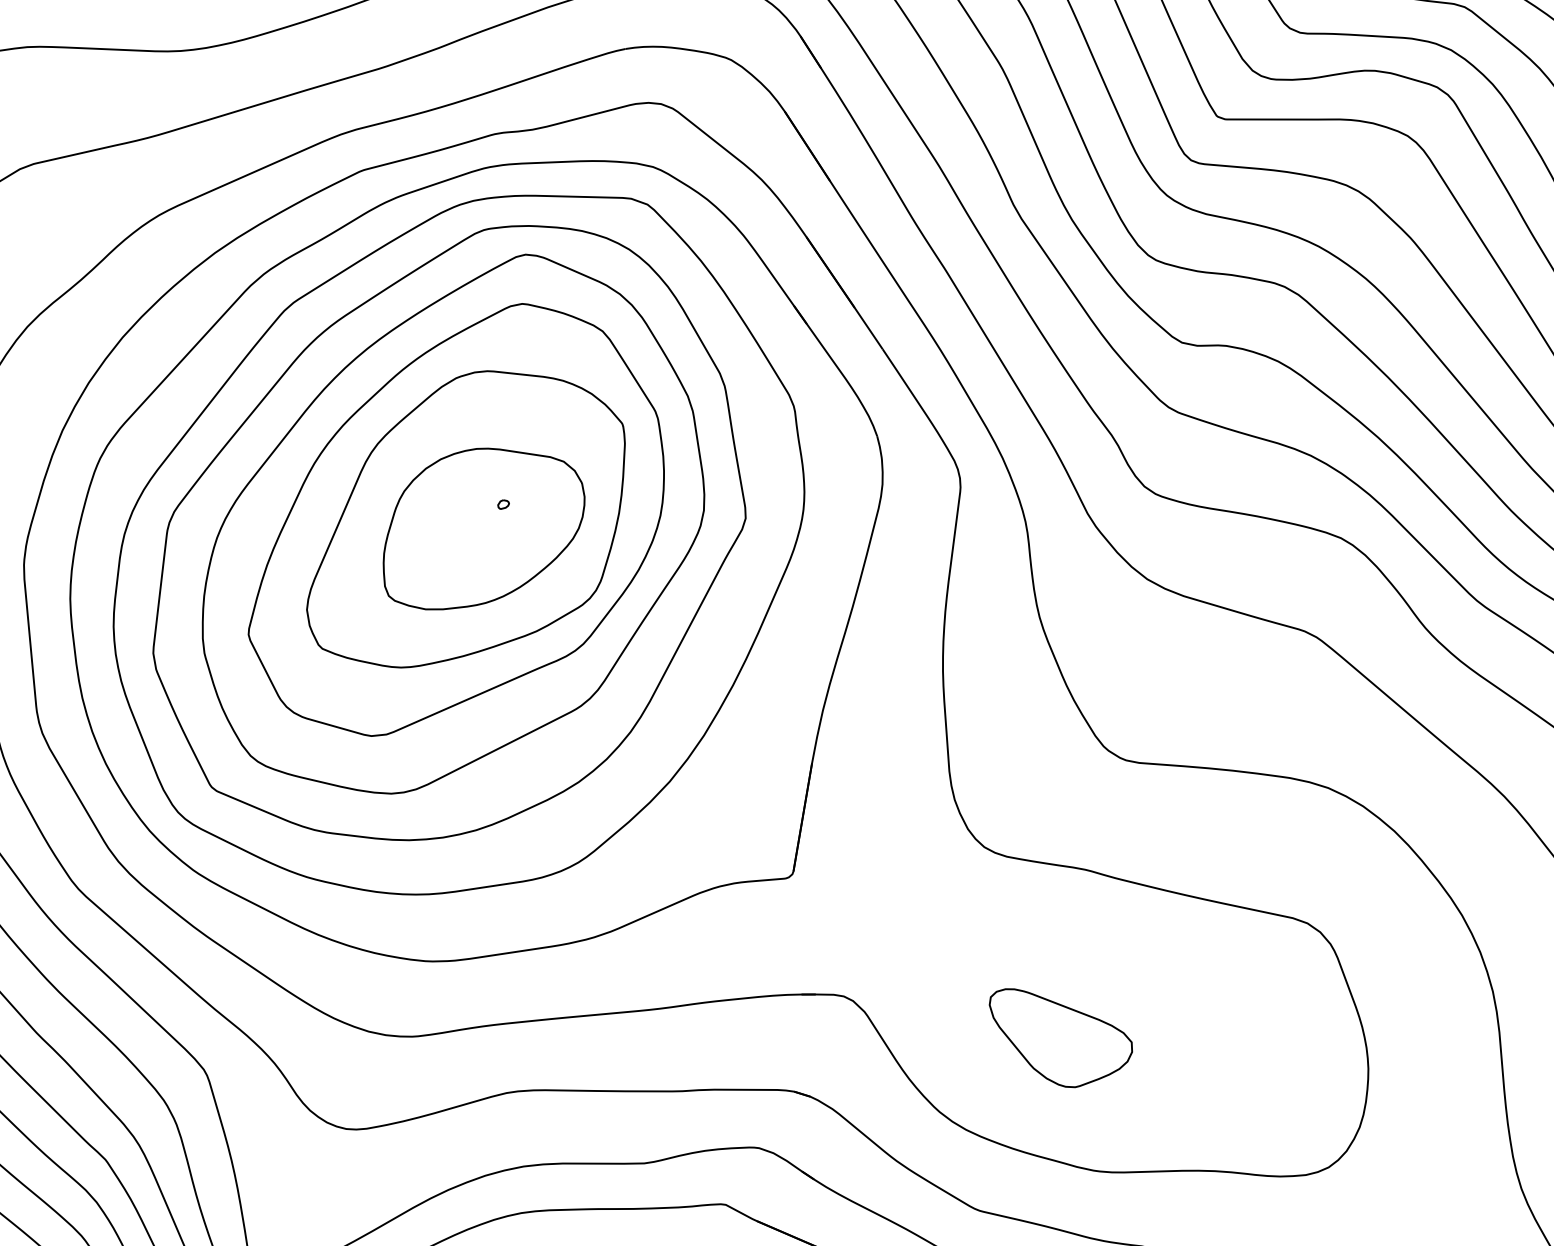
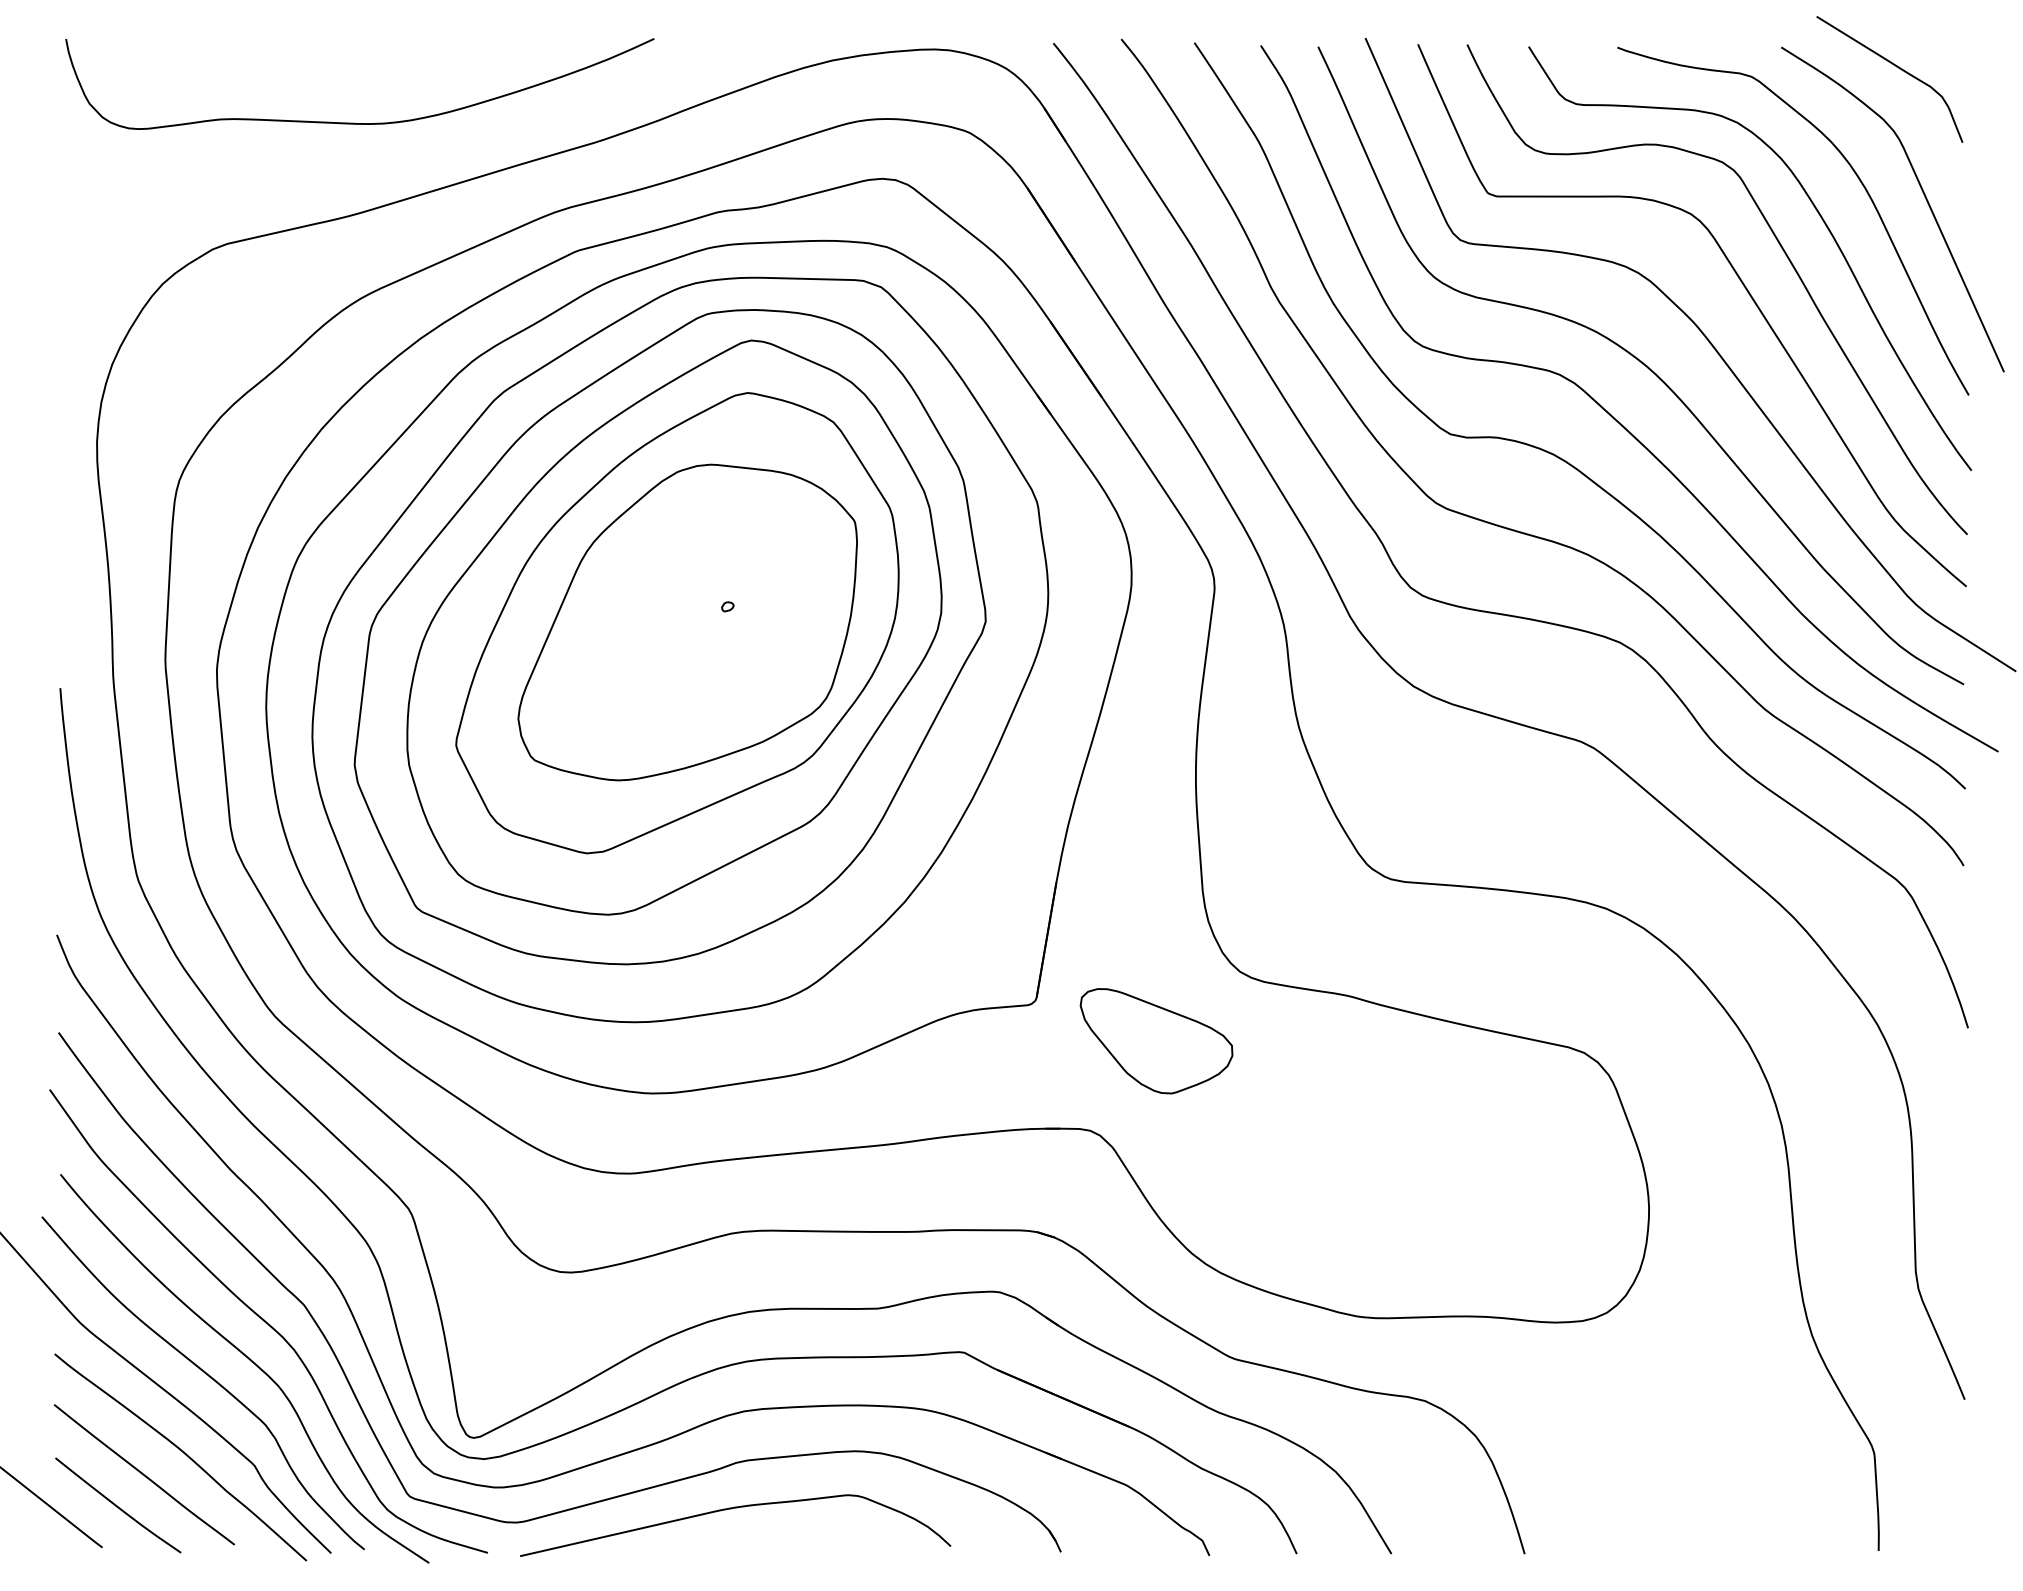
part: (483, 528) -> (706, 632), removed
part: (1060, 1038) -> (1156, 1041), moved

